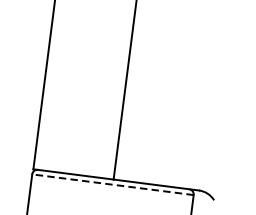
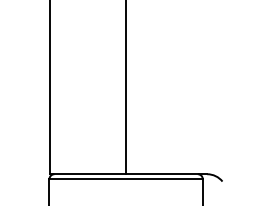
line: (113, 185) -> (126, 179), dashed -> solid

